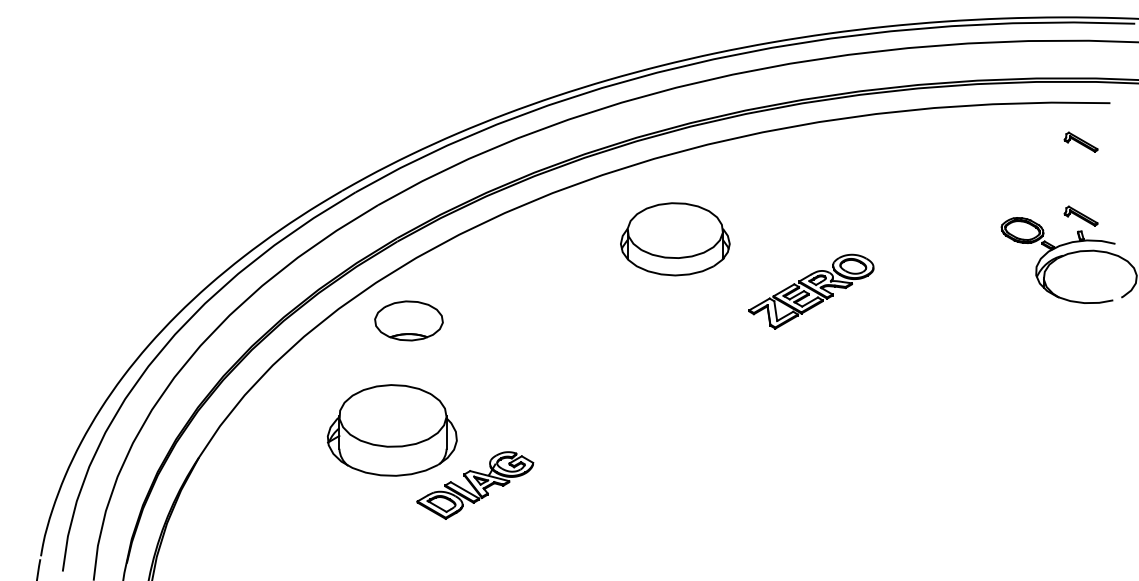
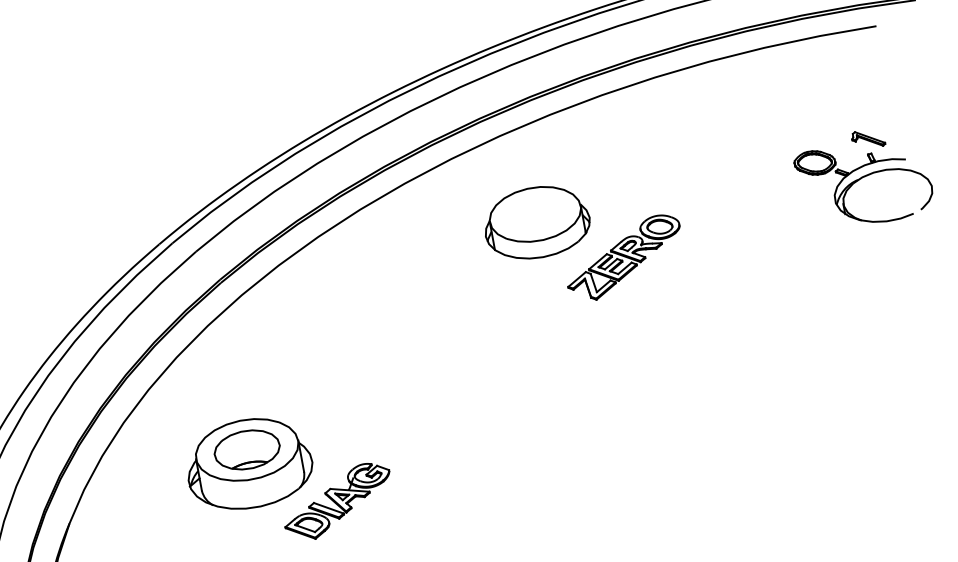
part: (1080, 141) -> (854, 67), removed
part: (675, 239) -> (537, 222), moved
part: (408, 320) -> (246, 449), moved

